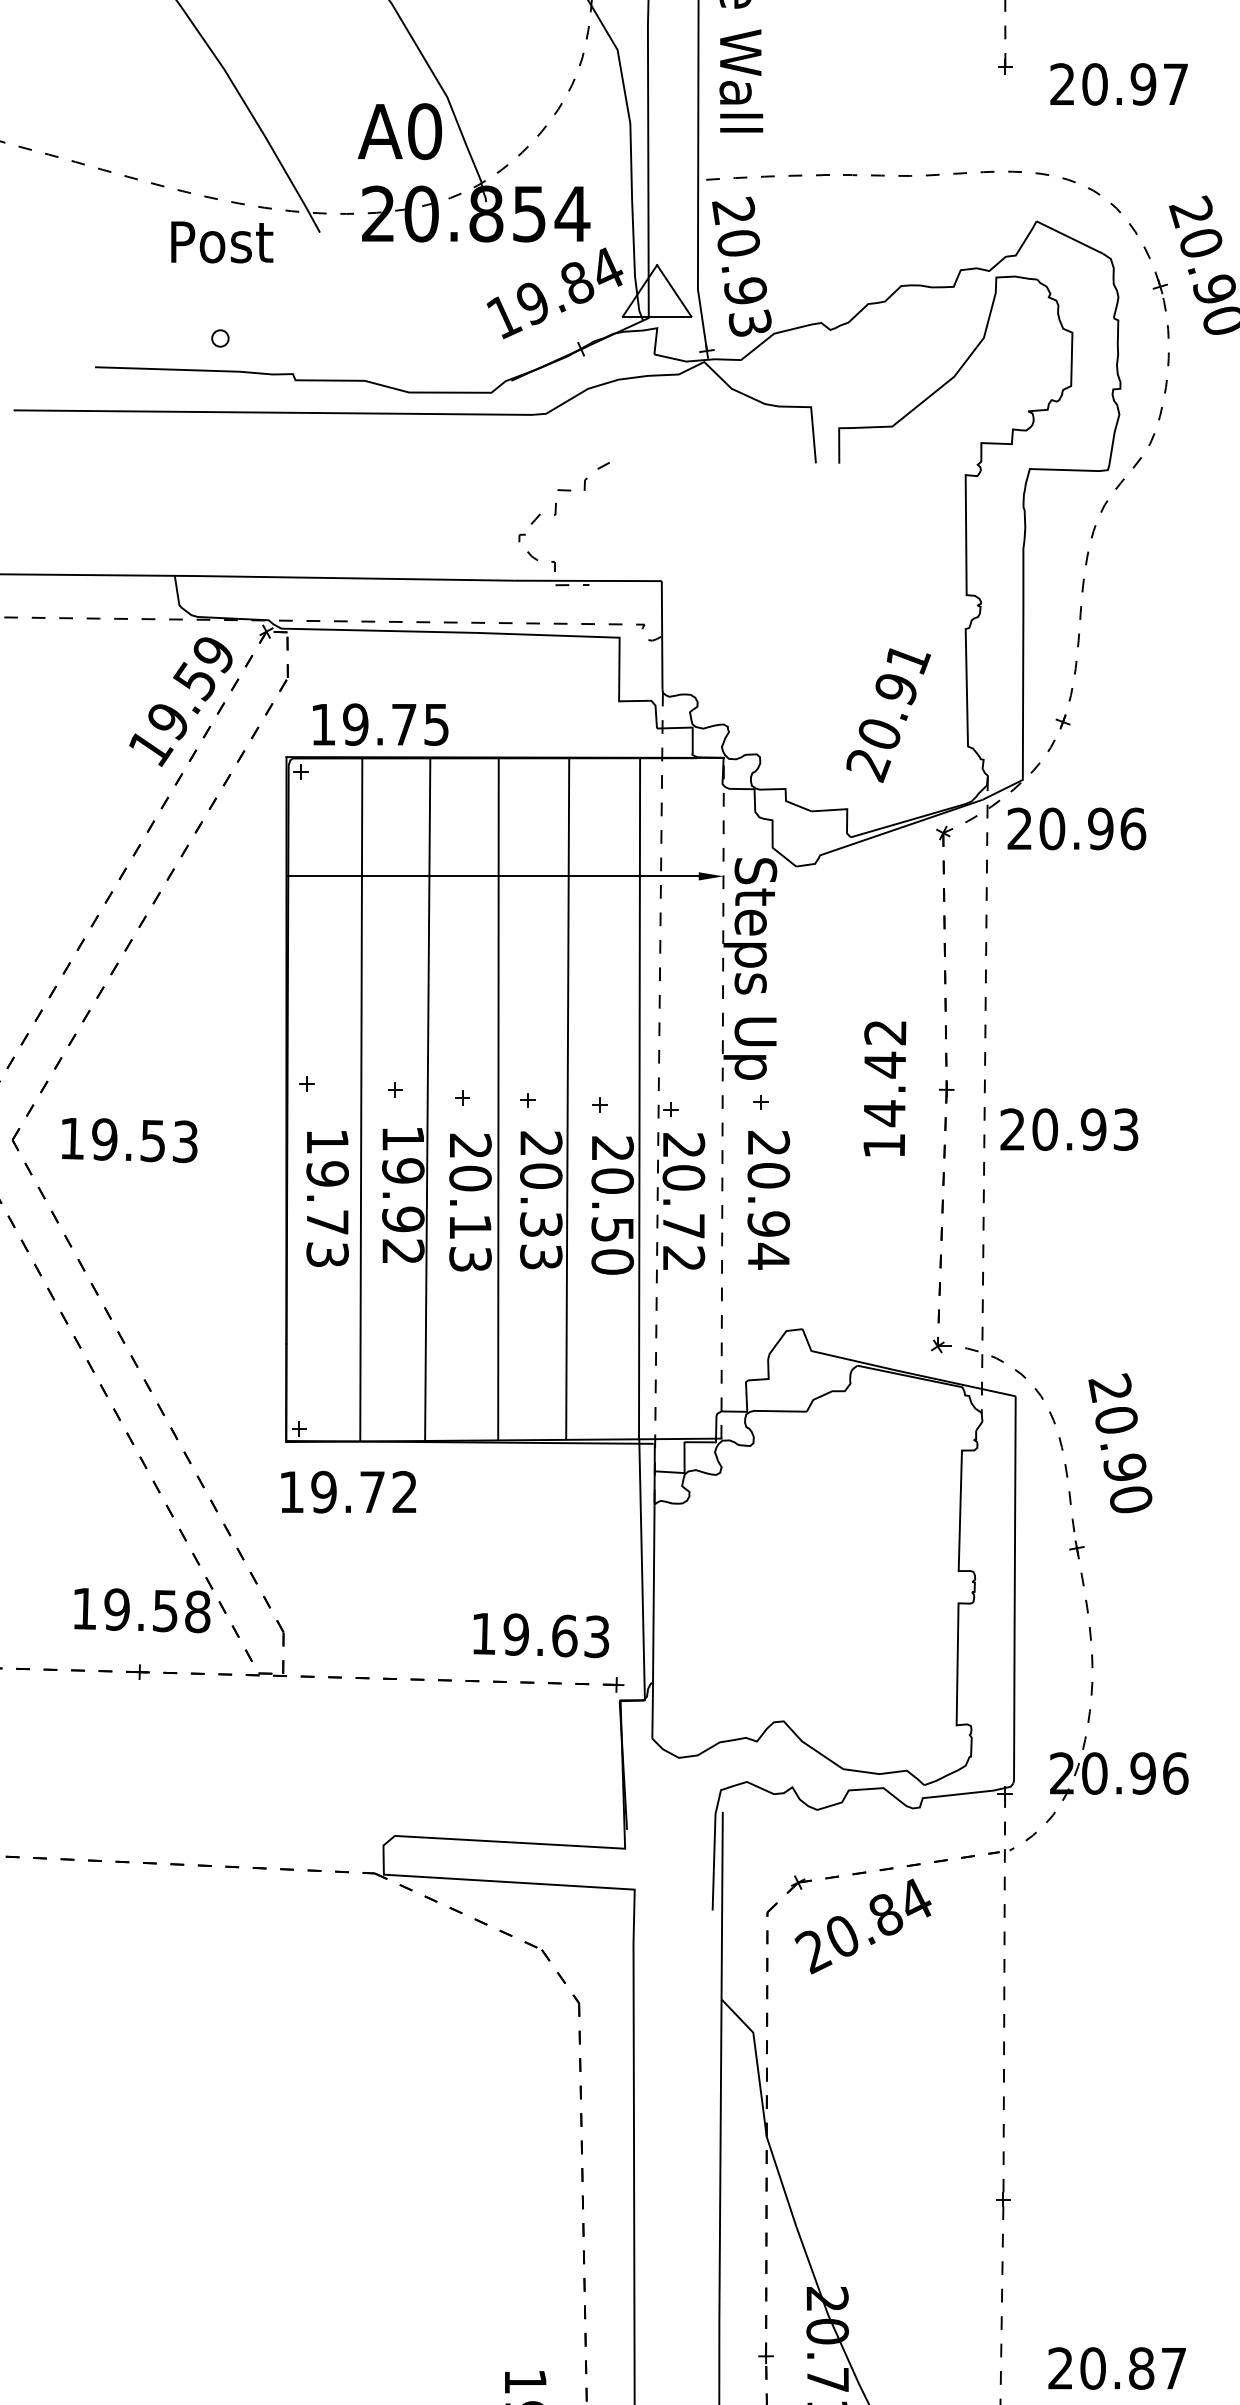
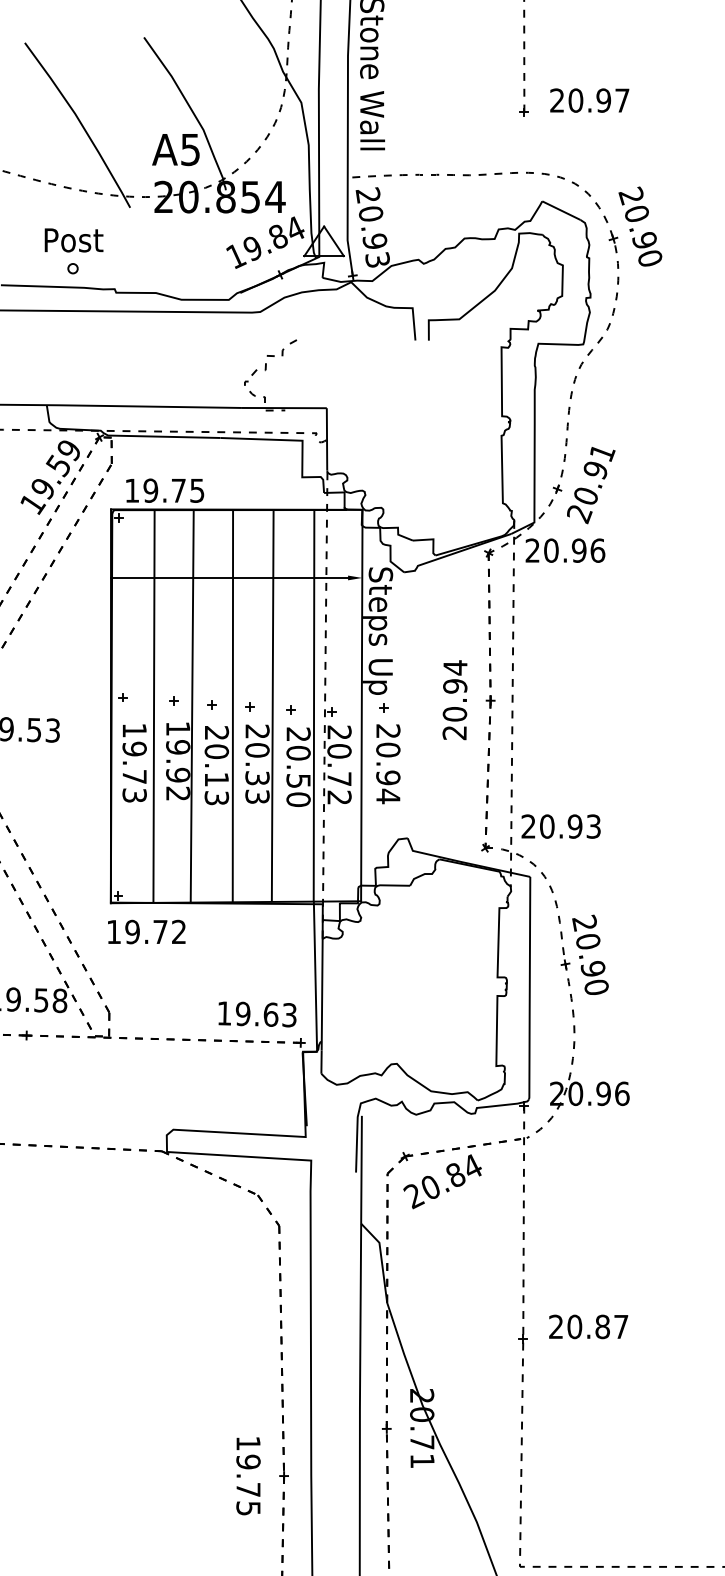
text: (1118, 84) -> (589, 100), moved
text: (424, 131) -> (190, 149), A0 -> A5
text: (221, 242) -> (73, 240), moved
text: (889, 715) -> (591, 485), moved
text: (883, 1089) -> (454, 700), 14.42 -> 20.94
line: (722, 1098) -> (361, 705), dashed -> solid
text: (1068, 1129) -> (560, 826), moved
text: (1120, 1442) -> (590, 954), moved
text: (1116, 2367) -> (588, 1326), moved

